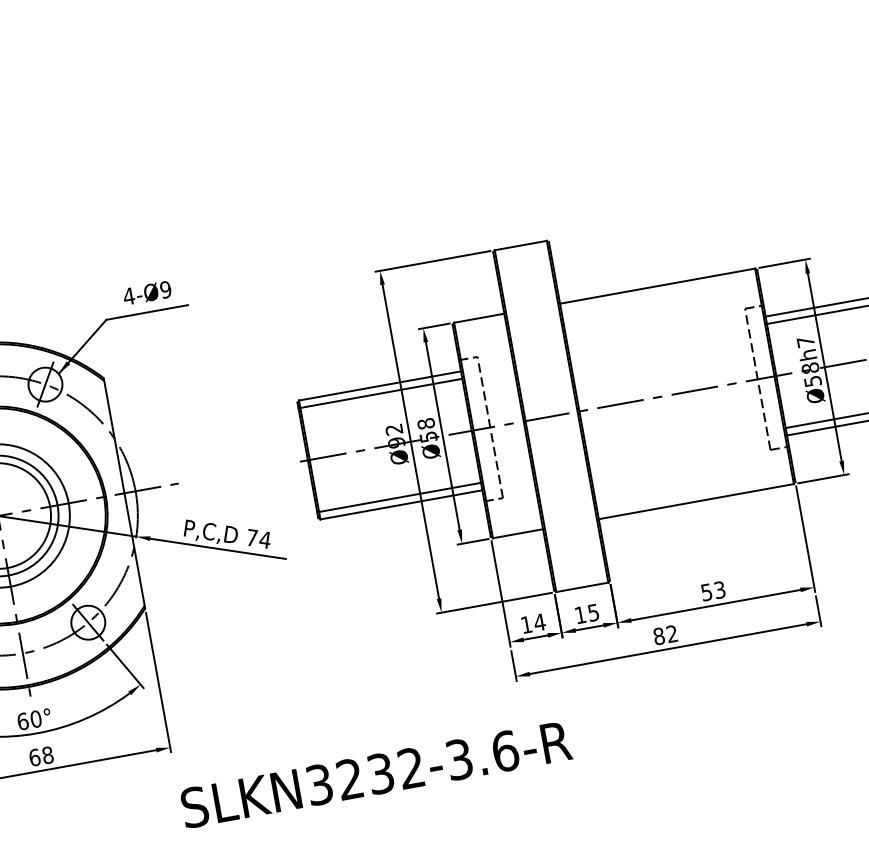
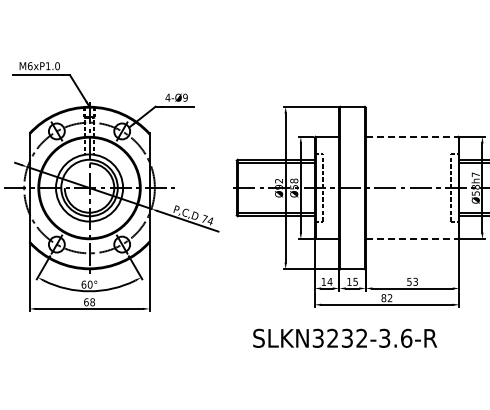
line: (658, 285) -> (412, 136), solid -> dashed
line: (697, 502) -> (412, 239), solid -> dashed
text: (376, 772) -> (345, 337), moved

